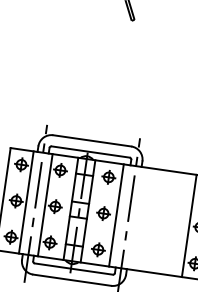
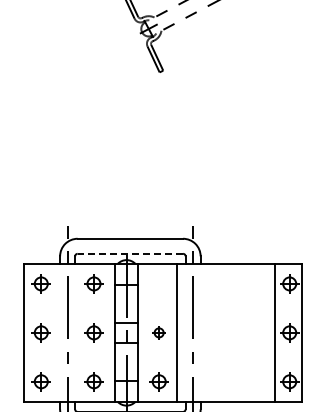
line: (90, 151) -> (130, 253), solid -> dashed
part: (108, 176) -> (158, 283), removed
line: (26, 202) -> (54, 332), removed
line: (45, 204) -> (80, 332), removed
part: (103, 213) -> (158, 332), size x0.7

